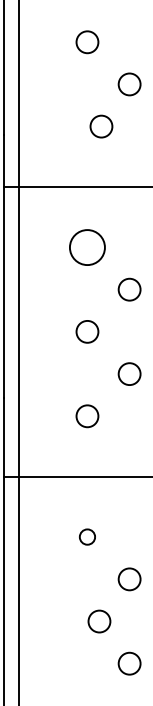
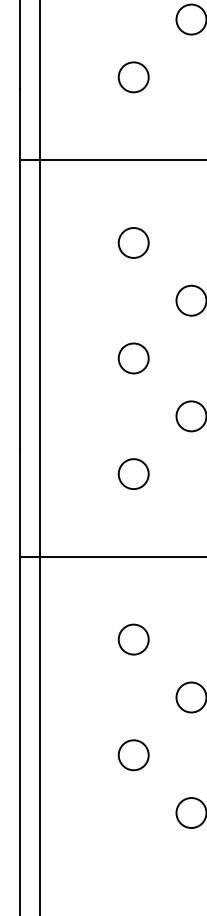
circle: (101, 126) -> (133, 77), moved
circle: (87, 247) -> (133, 242), size x0.62
circle: (87, 536) -> (133, 638), size x1.43
circle: (99, 621) -> (133, 755), moved

